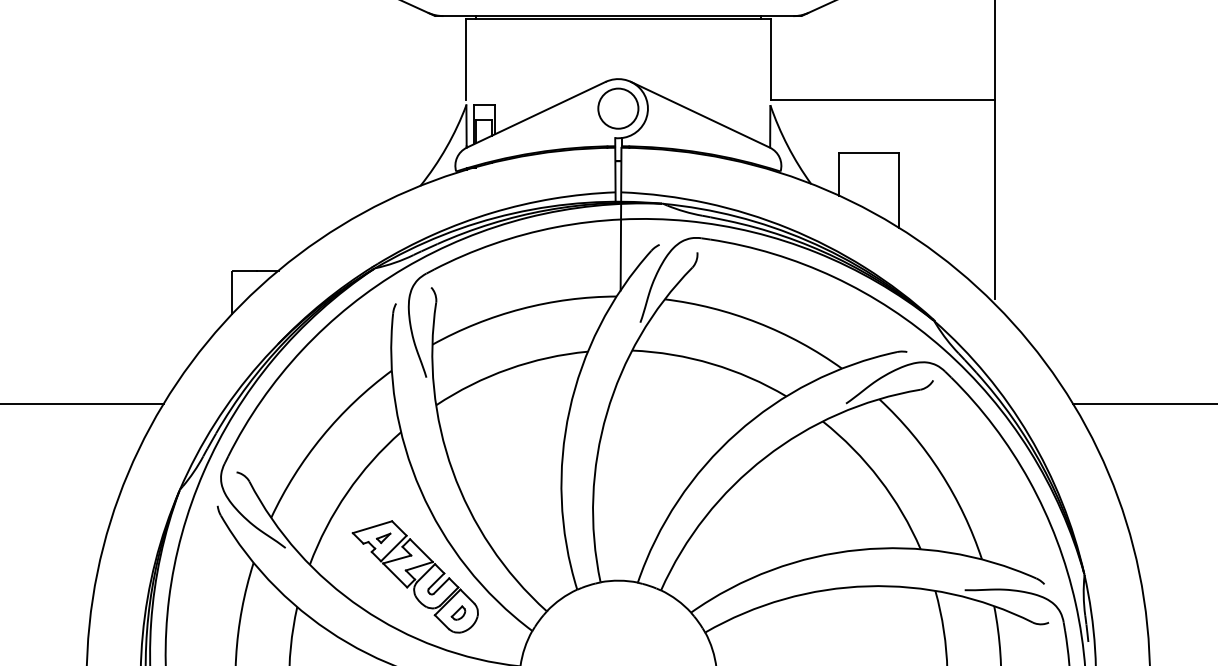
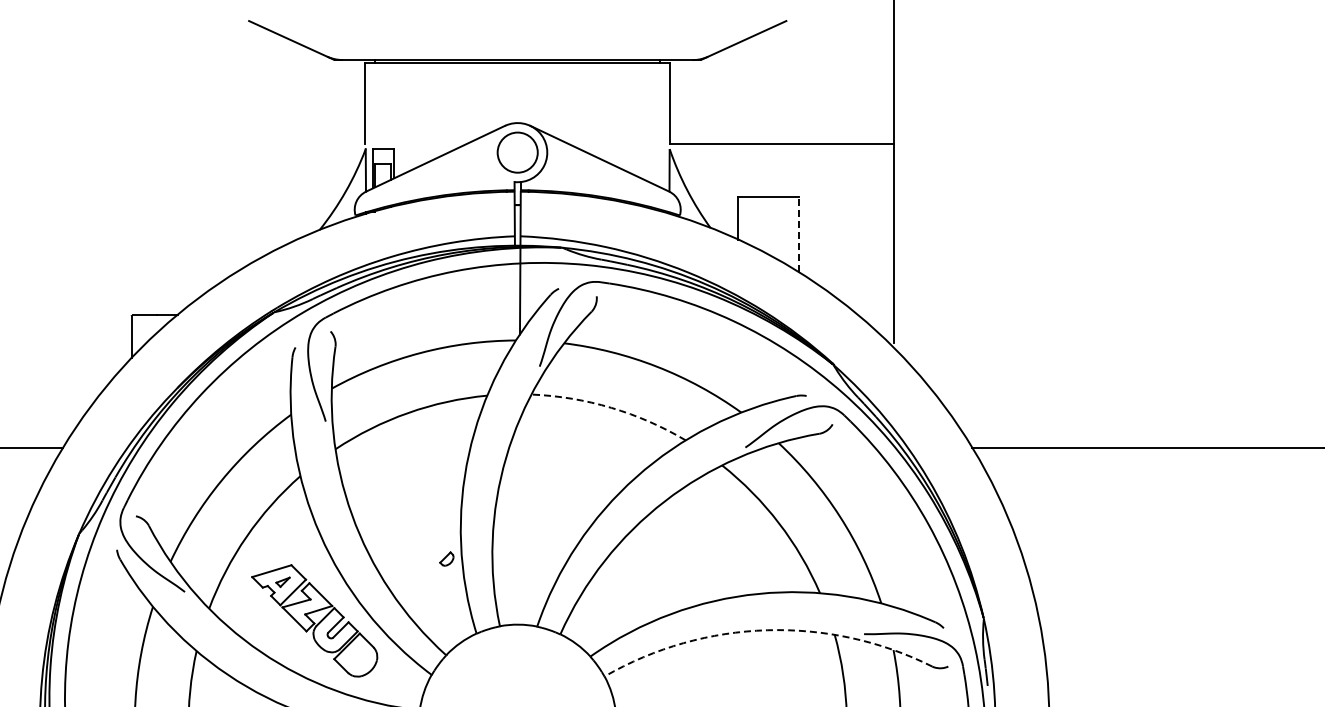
line: (899, 190) -> (798, 234), solid -> dashed
arc: (712, 363) -> (611, 407), solid -> dashed
arc: (868, 586) -> (767, 630), solid -> dashed
part: (458, 612) -> (446, 558), moved

